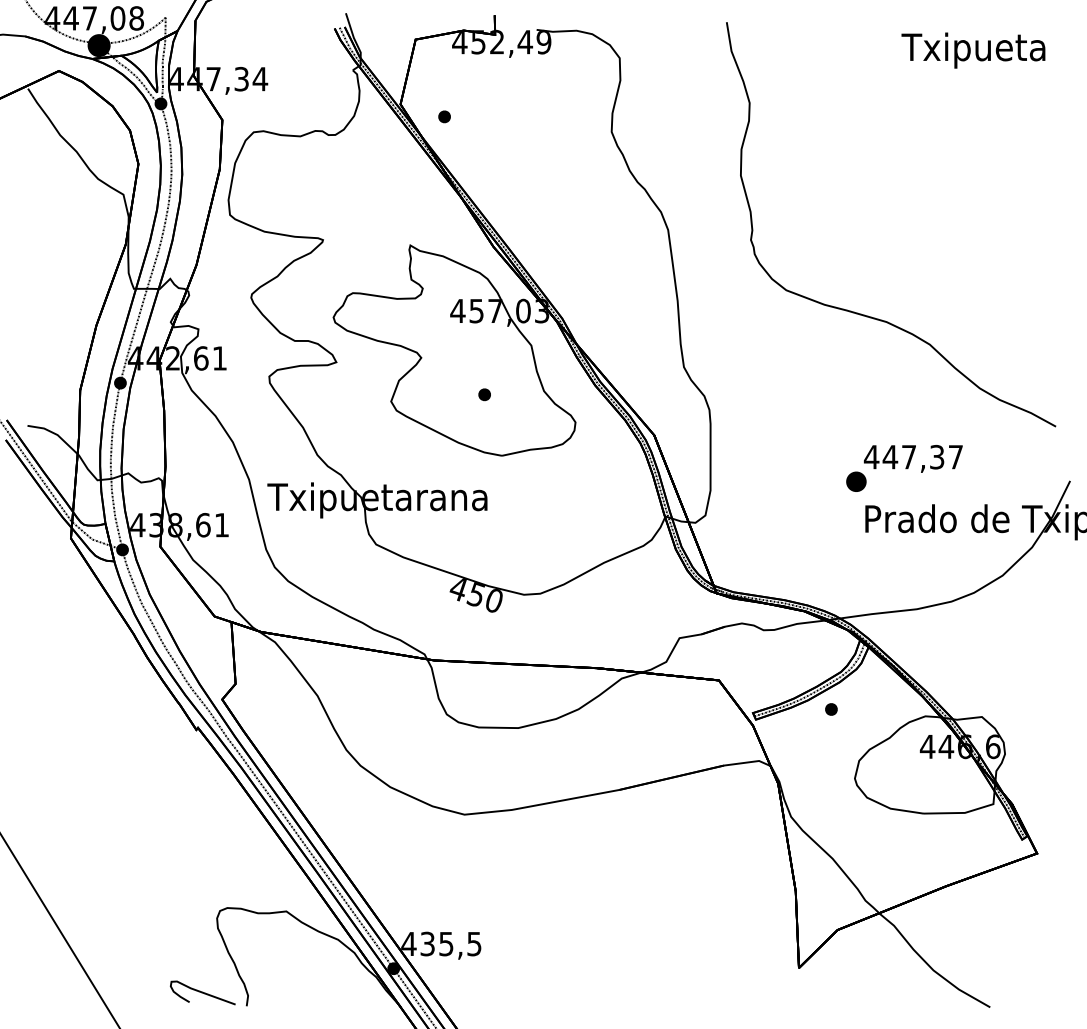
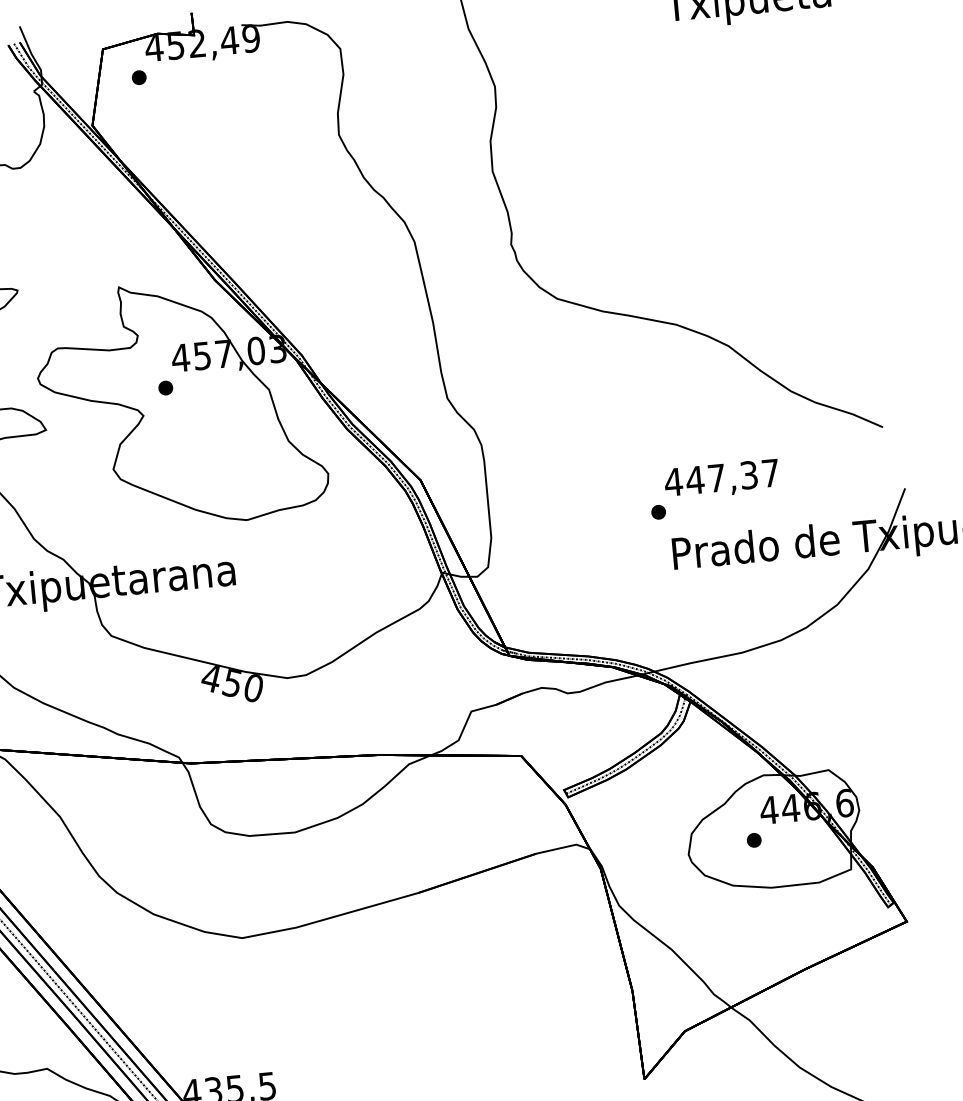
part: (444, 116) -> (139, 77), moved
part: (484, 394) -> (165, 387), moved
part: (856, 481) -> (658, 511), size x0.62
part: (831, 709) -> (754, 840), moved

